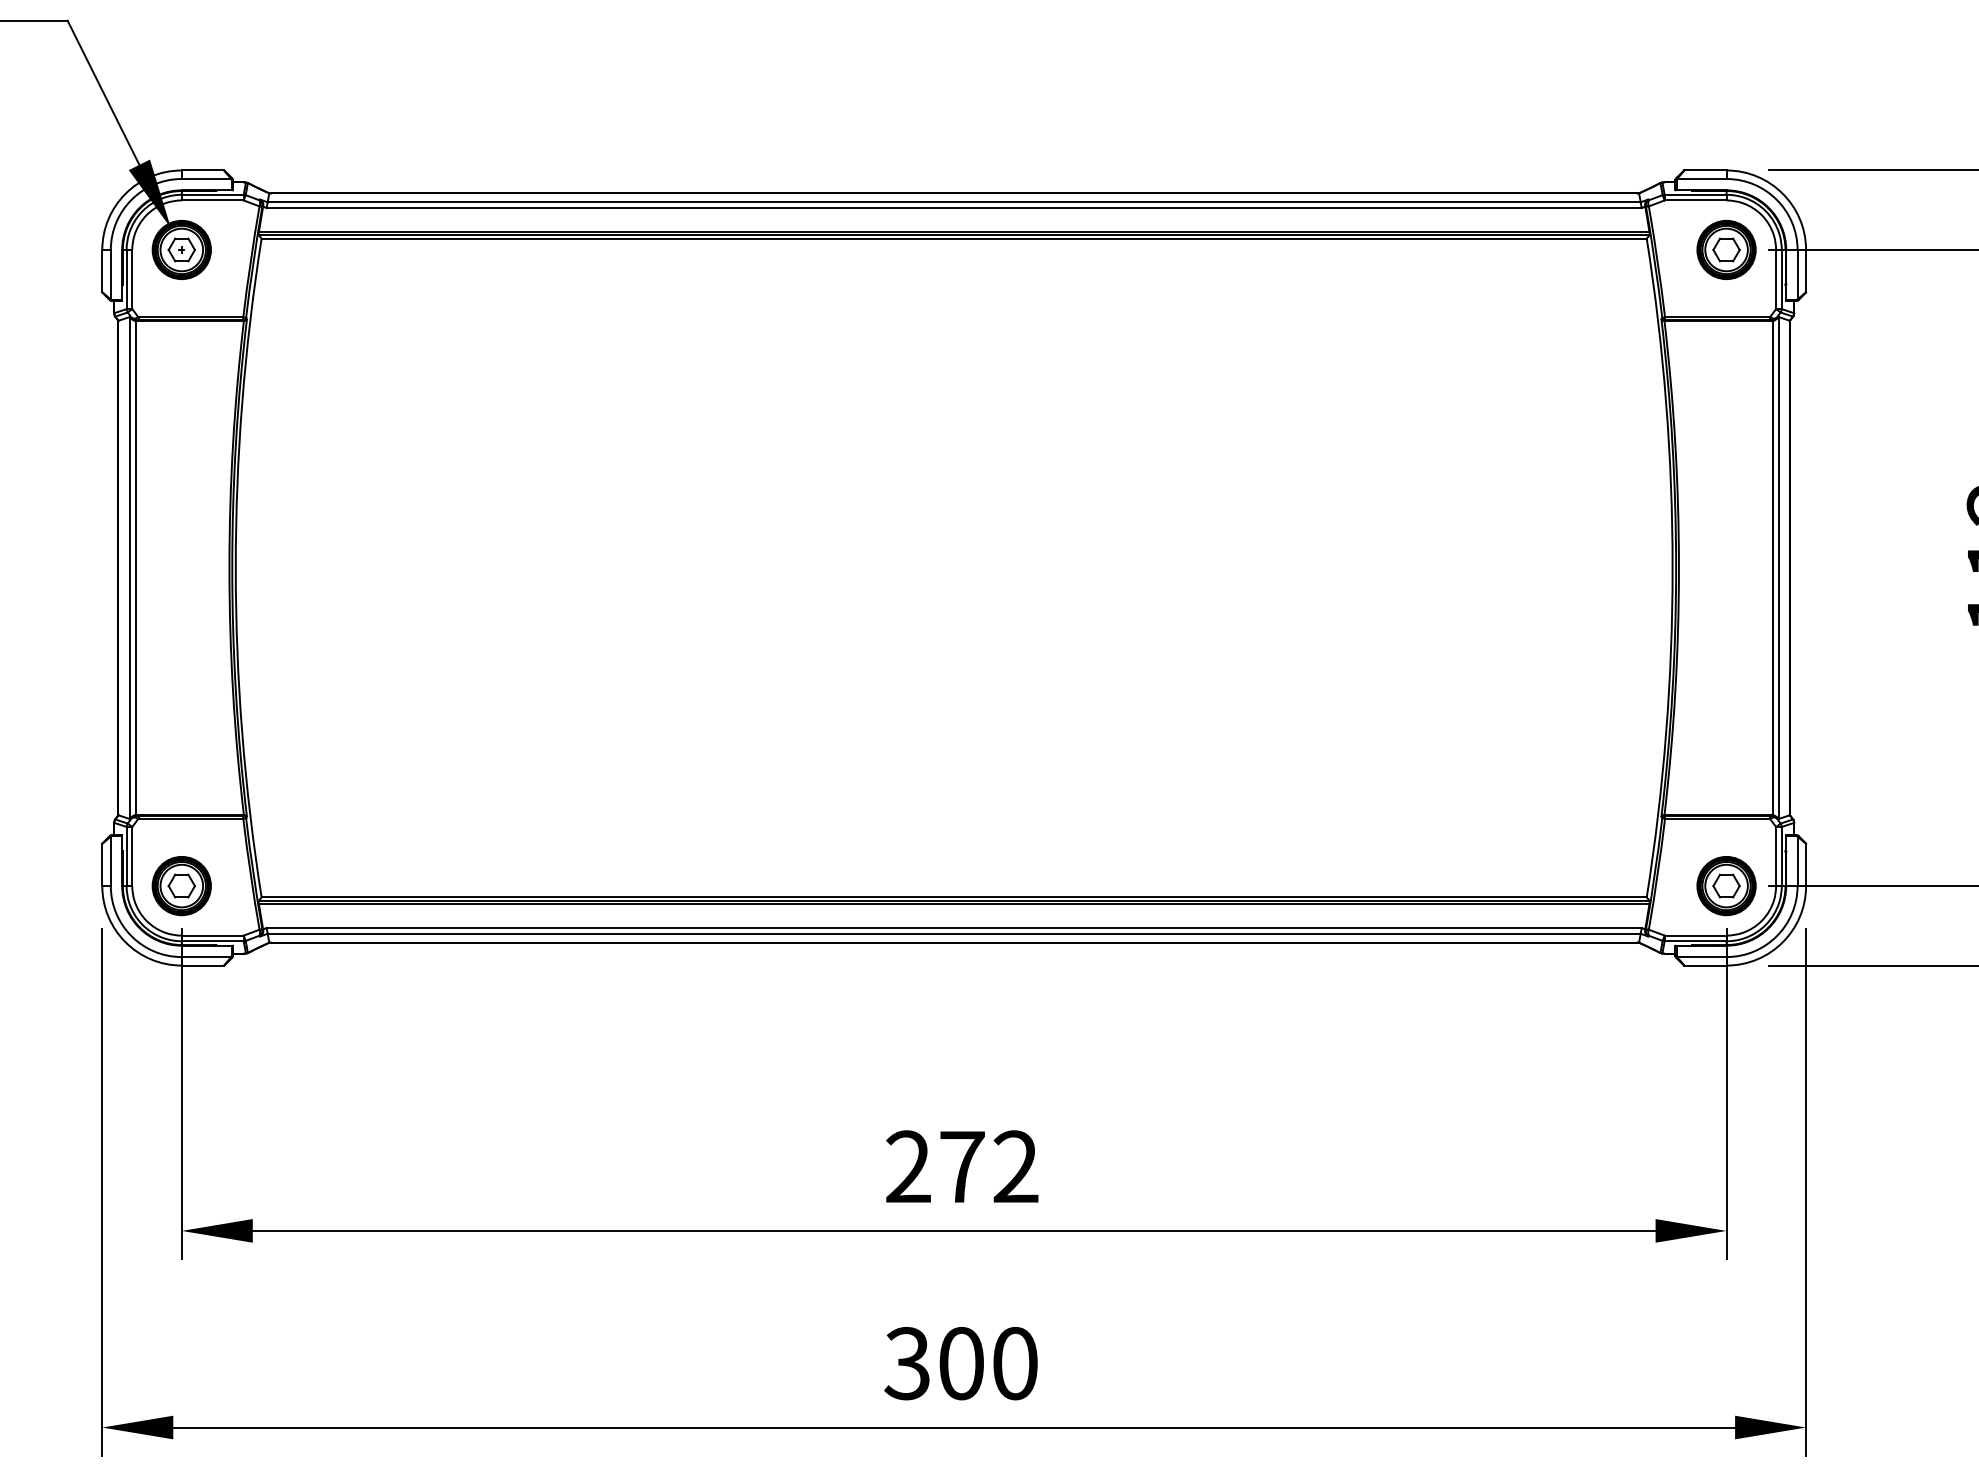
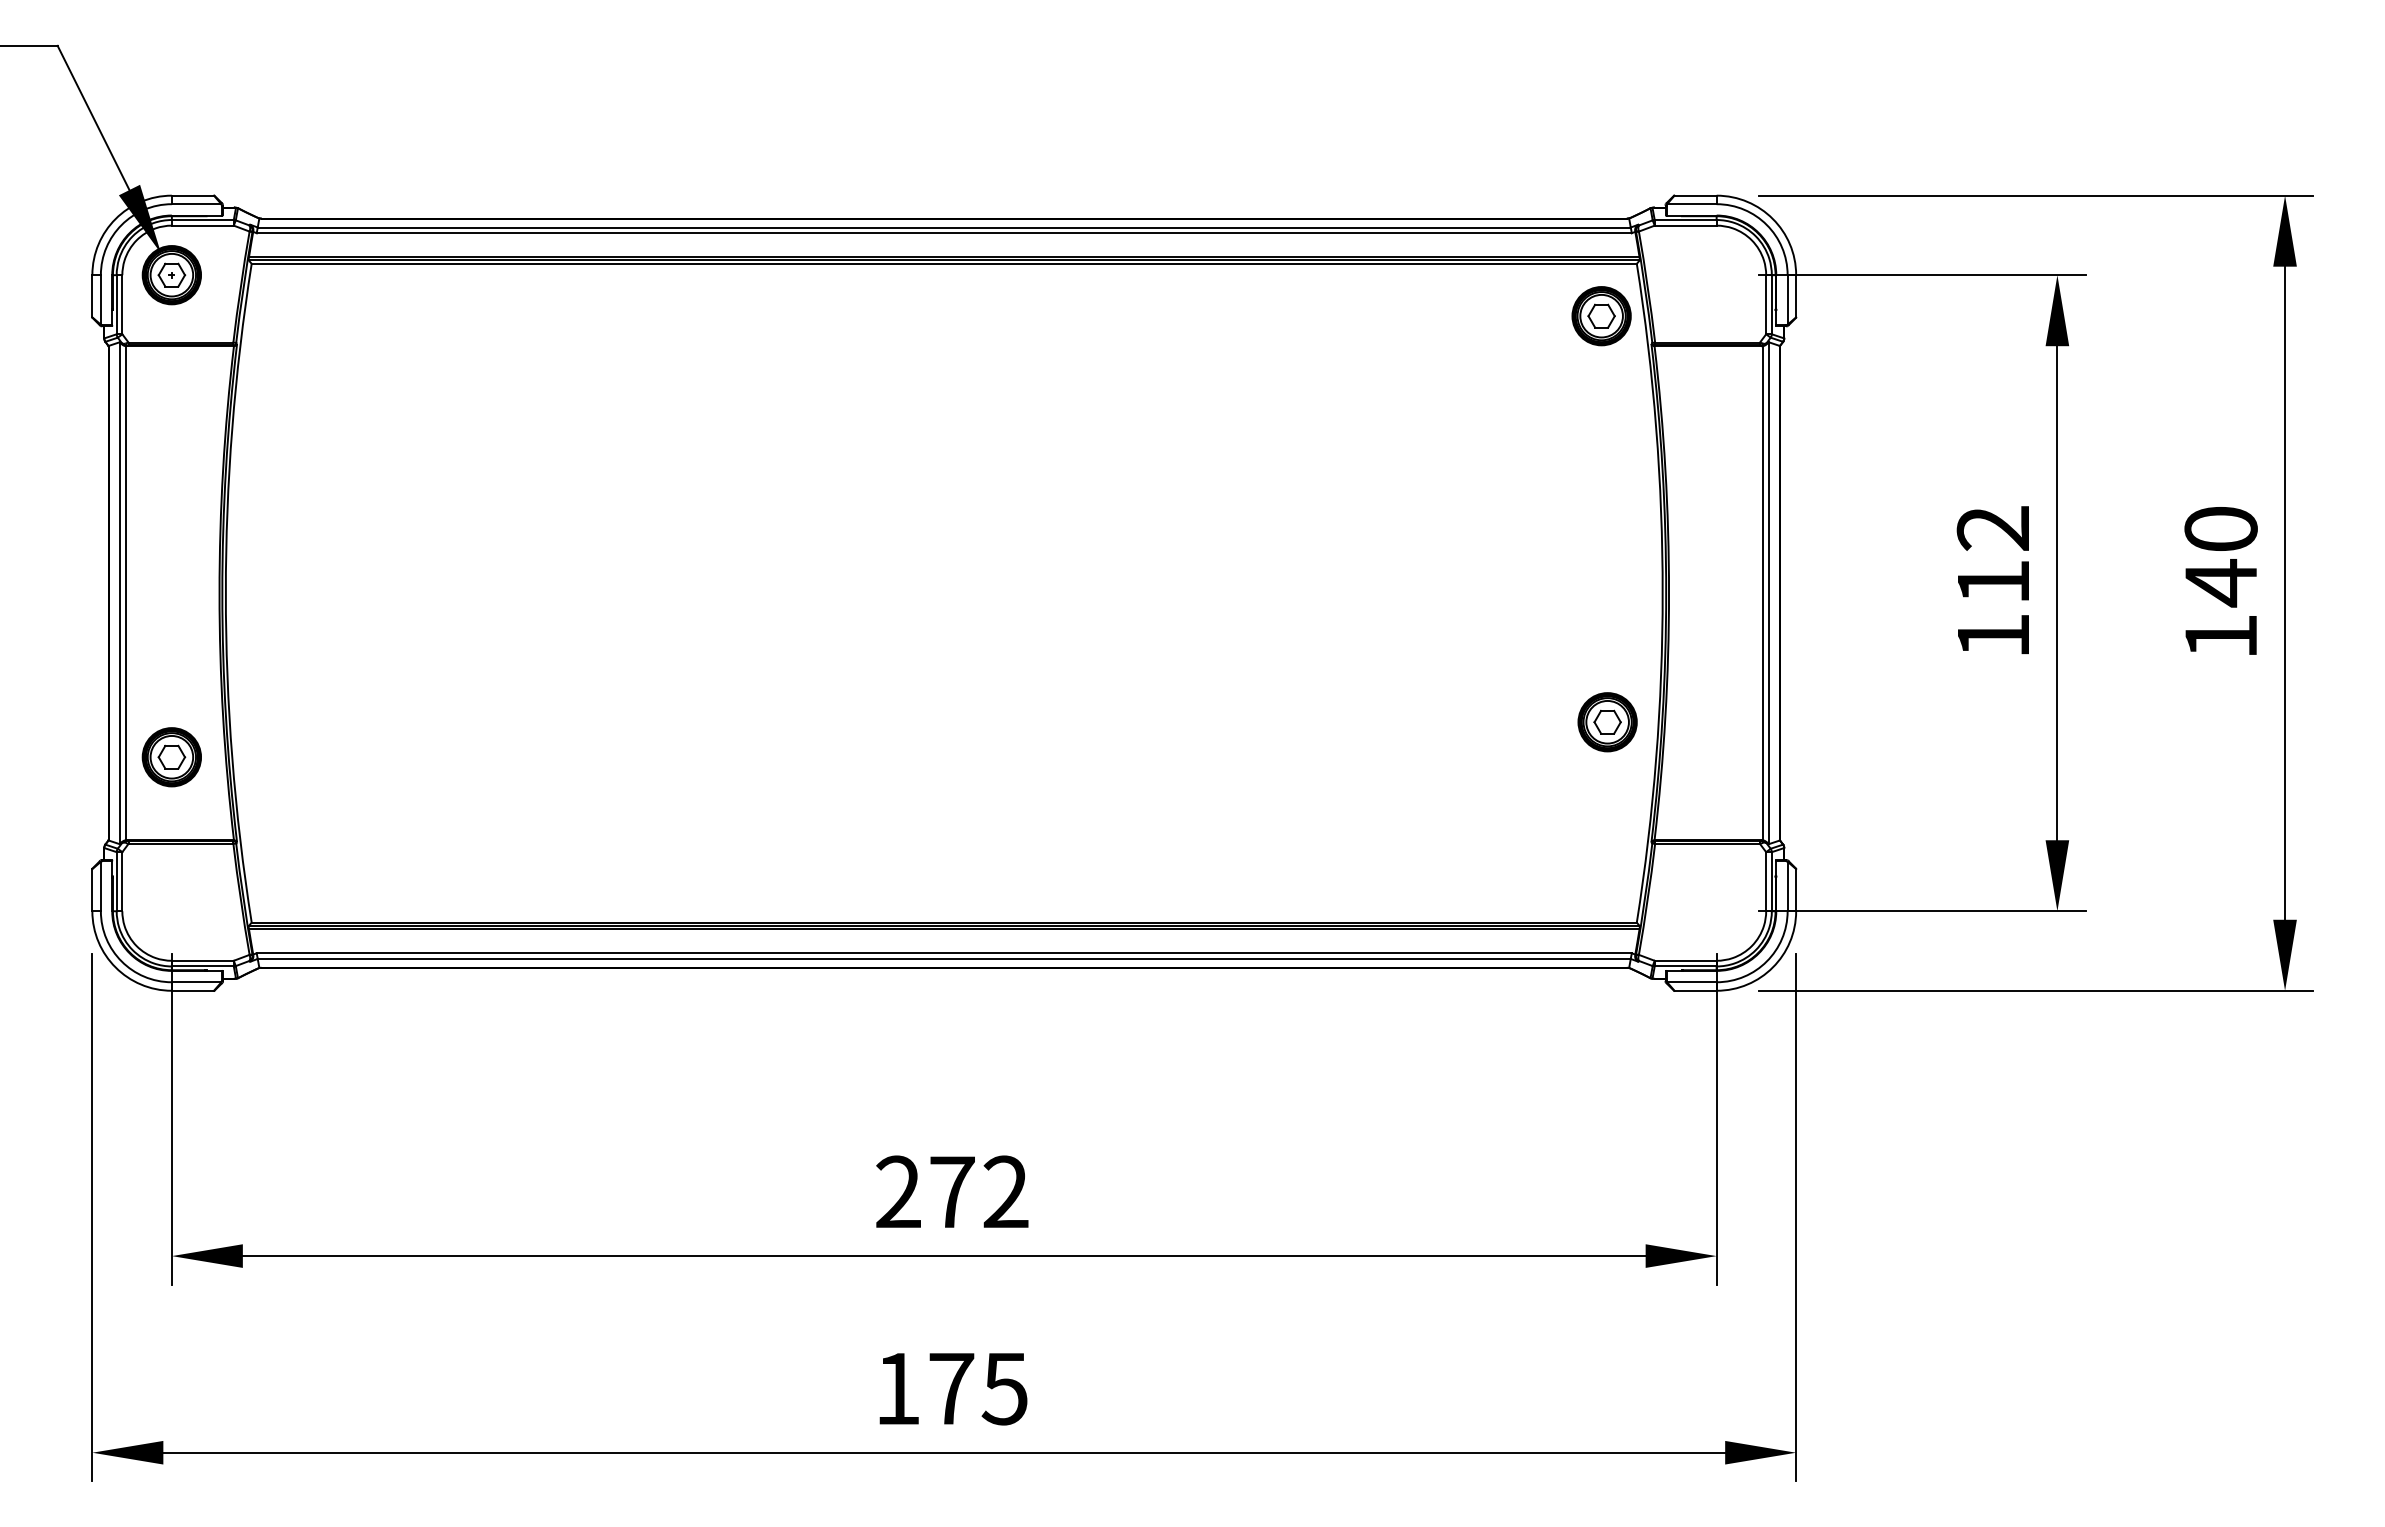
part: (1726, 250) -> (1601, 316), moved
part: (181, 886) -> (171, 757), moved
part: (1726, 886) -> (1607, 722), moved
text: (960, 1363) -> (950, 1388), 300 -> 175

